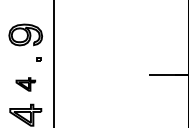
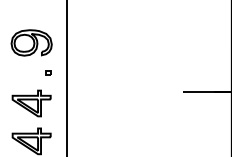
part: (25, 84) -> (31, 103), size x1.67

